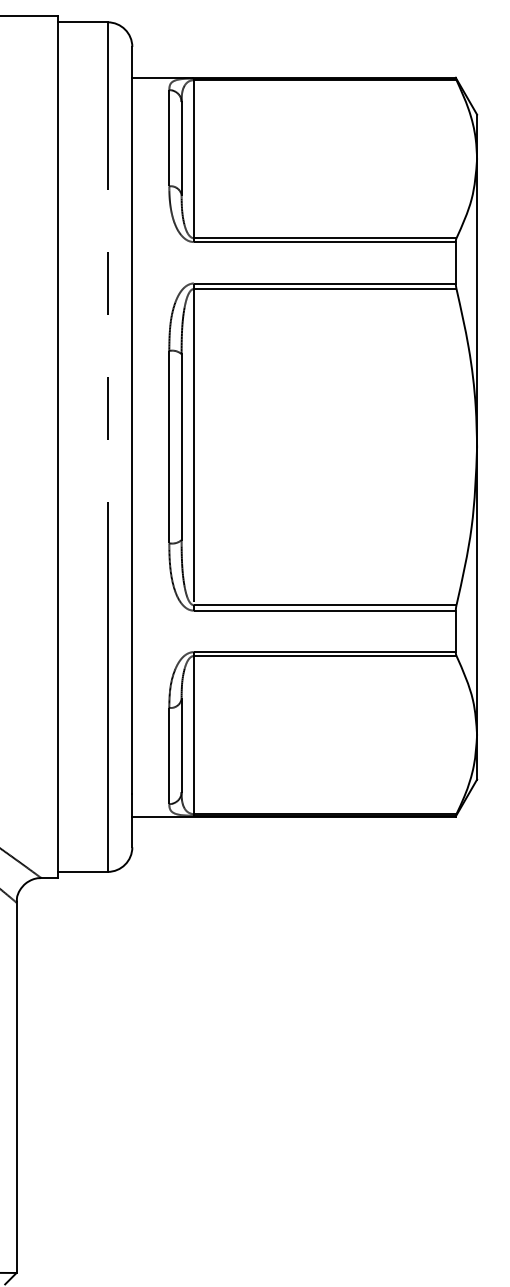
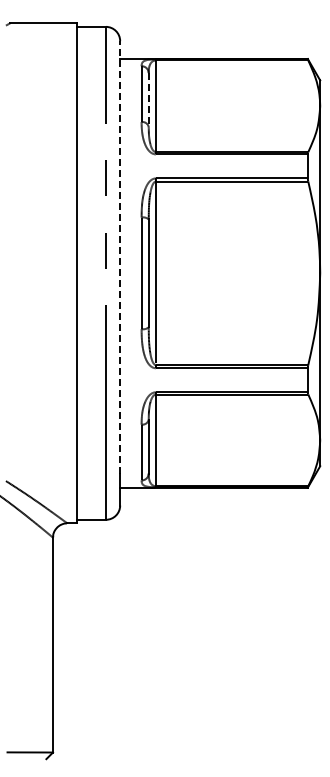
line: (181, 149) -> (148, 100), solid -> dashed
line: (132, 419) -> (120, 257), solid -> dashed

